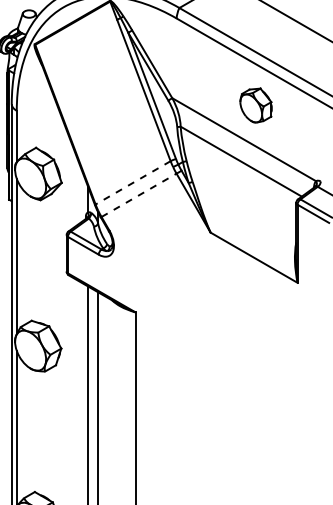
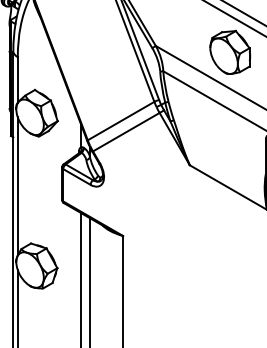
part: (255, 105) -> (229, 52), size x1.43
line: (132, 183) -> (120, 121), dashed -> solid
line: (139, 195) -> (126, 132), dashed -> solid

